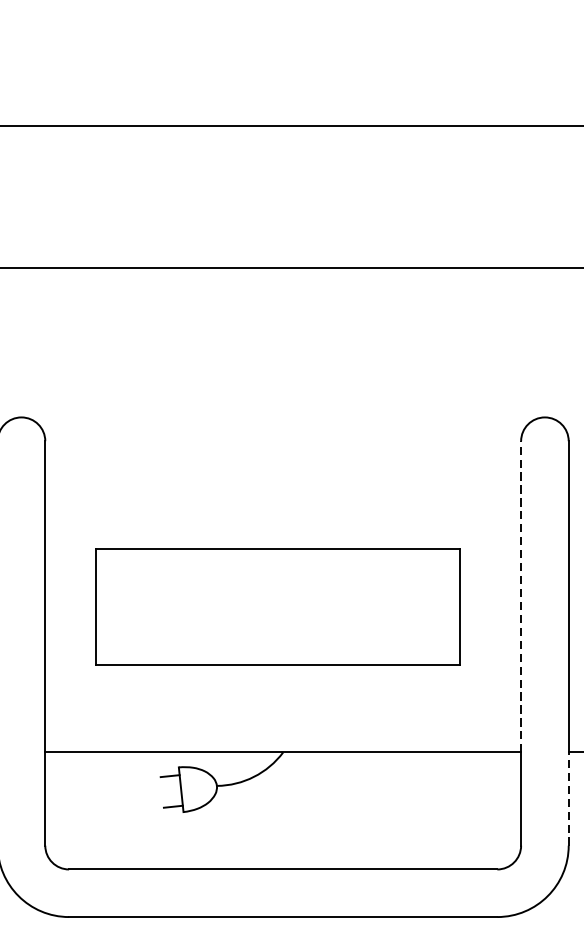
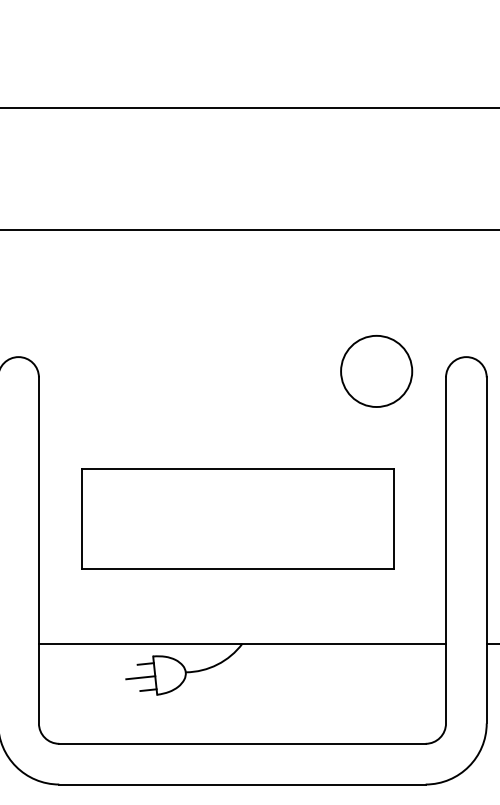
circle: (439, 434) -> (376, 371), added
line: (521, 596) -> (446, 510), dashed -> solid
line: (164, 791) -> (140, 677), added
line: (568, 798) -> (486, 683), dashed -> solid

